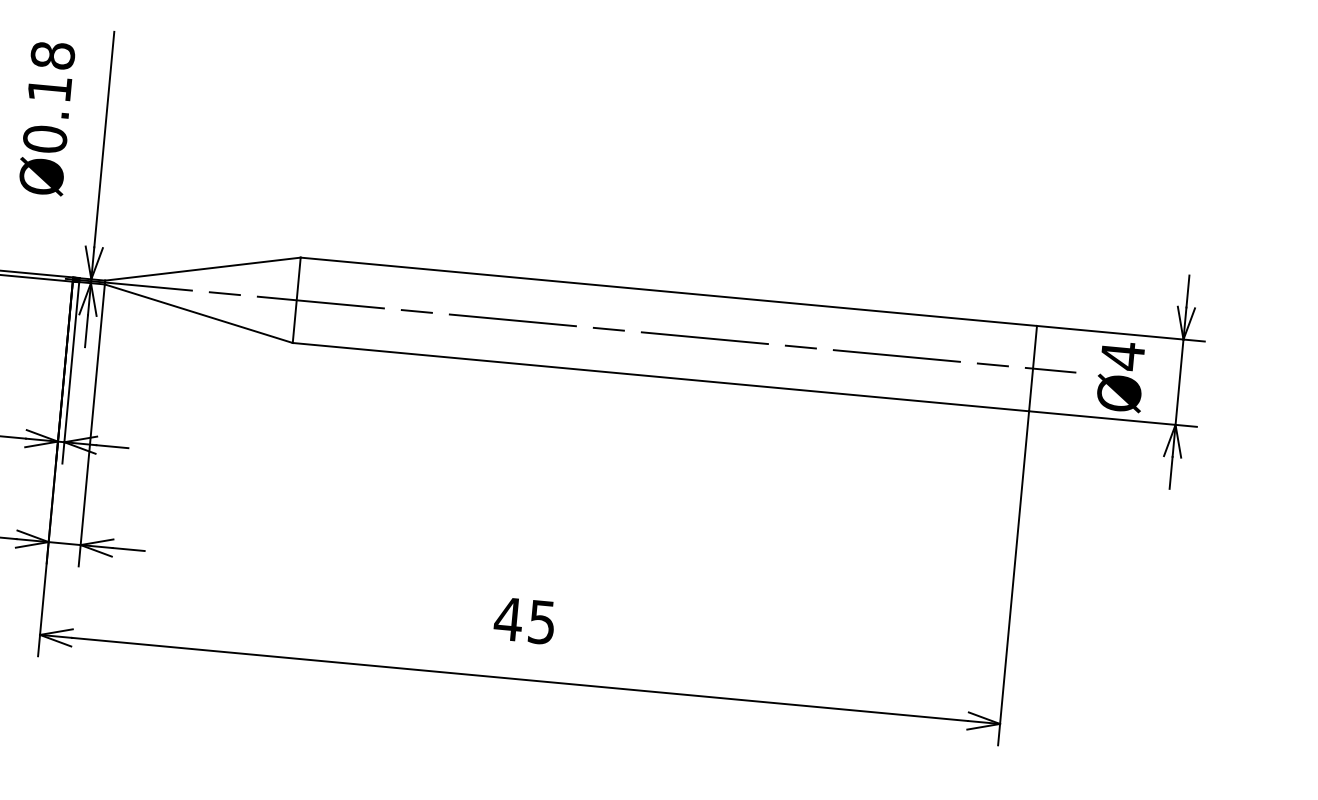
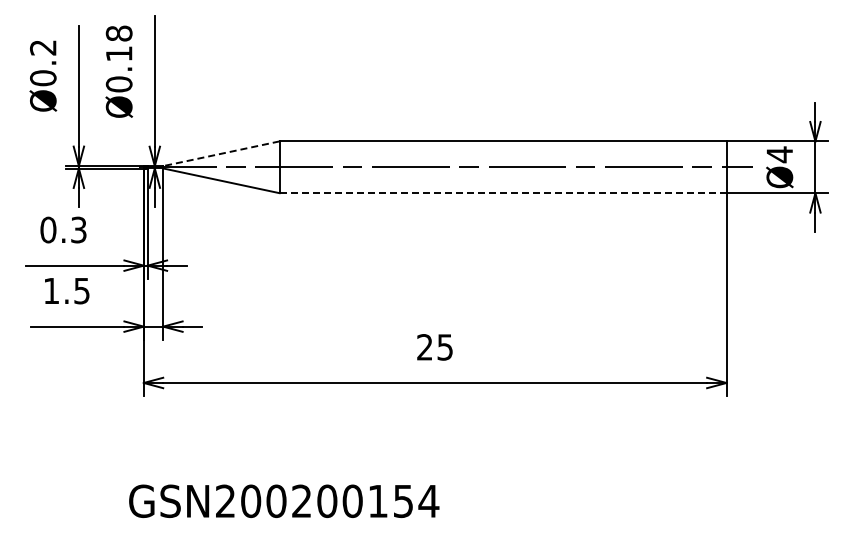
line: (201, 268) -> (220, 153), solid -> dashed
line: (659, 377) -> (502, 193), solid -> dashed
text: (507, 619) -> (424, 347), 45 -> 25

